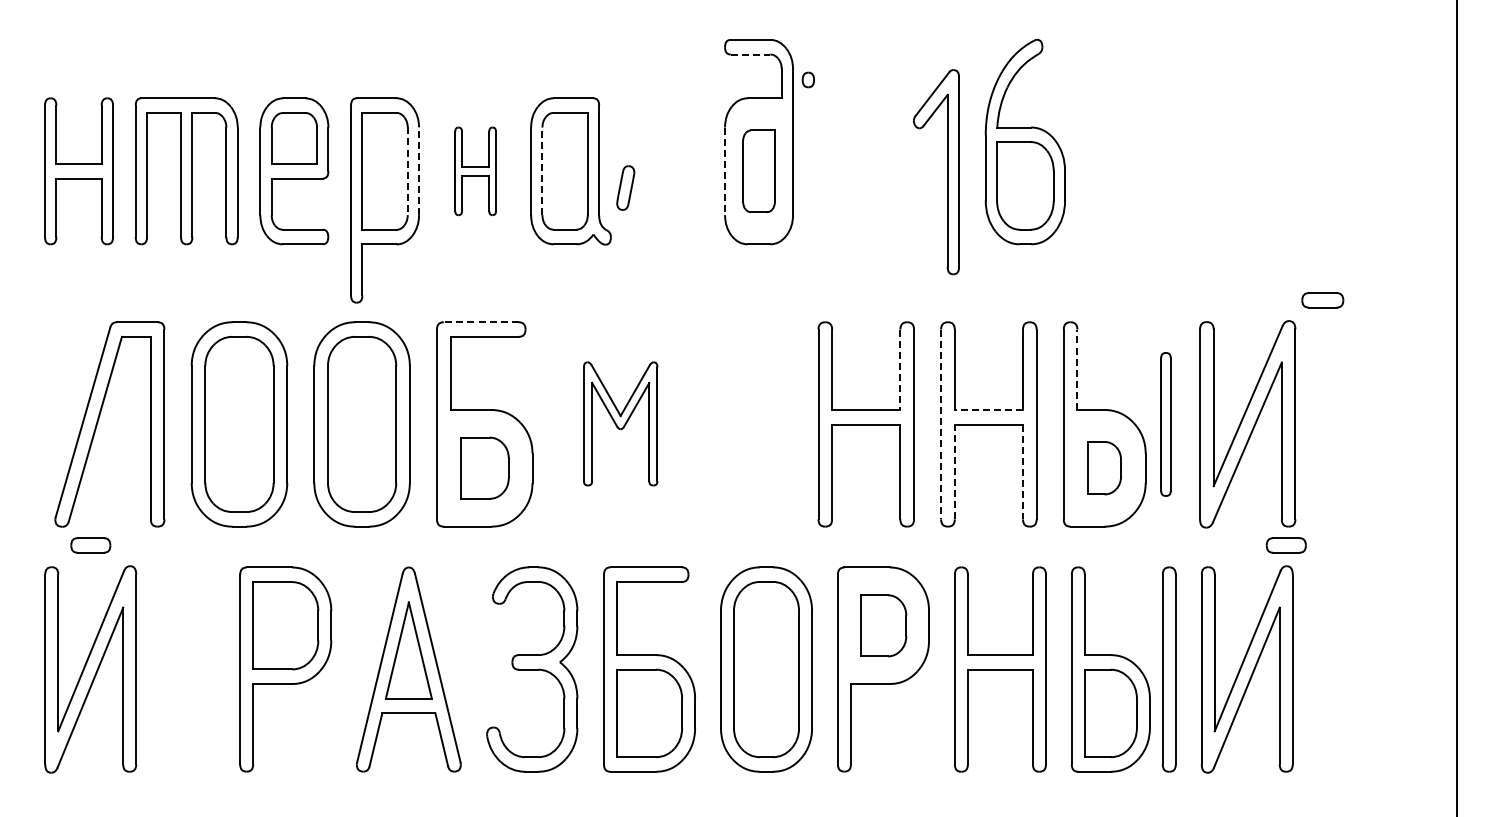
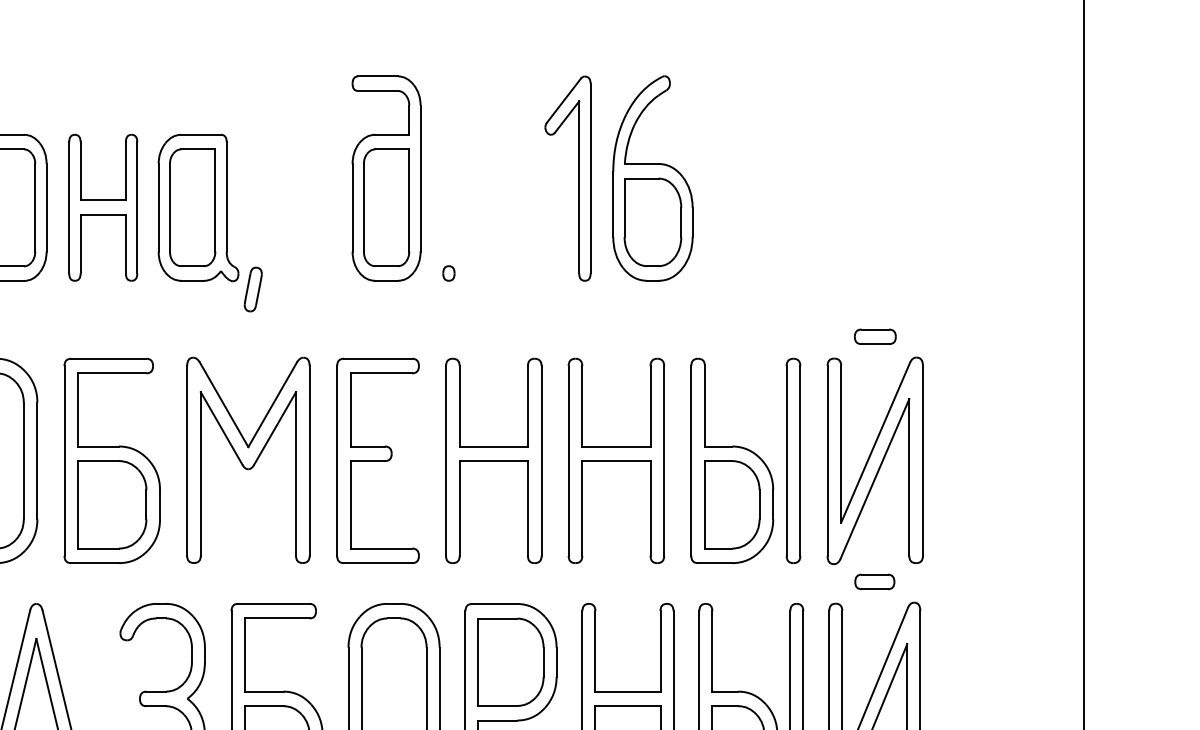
line: (750, 54) -> (378, 91), dashed -> solid
part: (807, 79) -> (448, 273), moved
line: (407, 171) -> (35, 208), dashed -> solid
line: (419, 171) -> (47, 208), dashed -> solid
part: (475, 171) -> (103, 208), size x1.67
line: (542, 171) -> (170, 208), dashed -> solid
line: (725, 171) -> (353, 208), dashed -> solid
part: (758, 171) -> (386, 208), size x1.43
part: (947, 172) -> (579, 179), moved
part: (625, 187) -> (253, 289), moved
part: (1322, 300) -> (875, 337), moved
line: (480, 322) -> (108, 359), dashed -> solid
line: (1077, 369) -> (705, 406), dashed -> solid
line: (900, 370) -> (528, 407), dashed -> solid
line: (988, 410) -> (616, 447), dashed -> solid
part: (620, 423) -> (248, 460), size x1.67
part: (750, 424) -> (378, 461), added
line: (941, 424) -> (569, 461), dashed -> solid
part: (1165, 424) -> (793, 461), size x1.43
part: (484, 467) -> (112, 504), size x1.43
part: (1104, 467) -> (732, 504), size x1.67
line: (954, 471) -> (582, 508), dashed -> solid
line: (1023, 472) -> (651, 509), dashed -> solid
part: (1285, 545) -> (874, 582), moved
part: (883, 625) -> (511, 662), size x1.43

